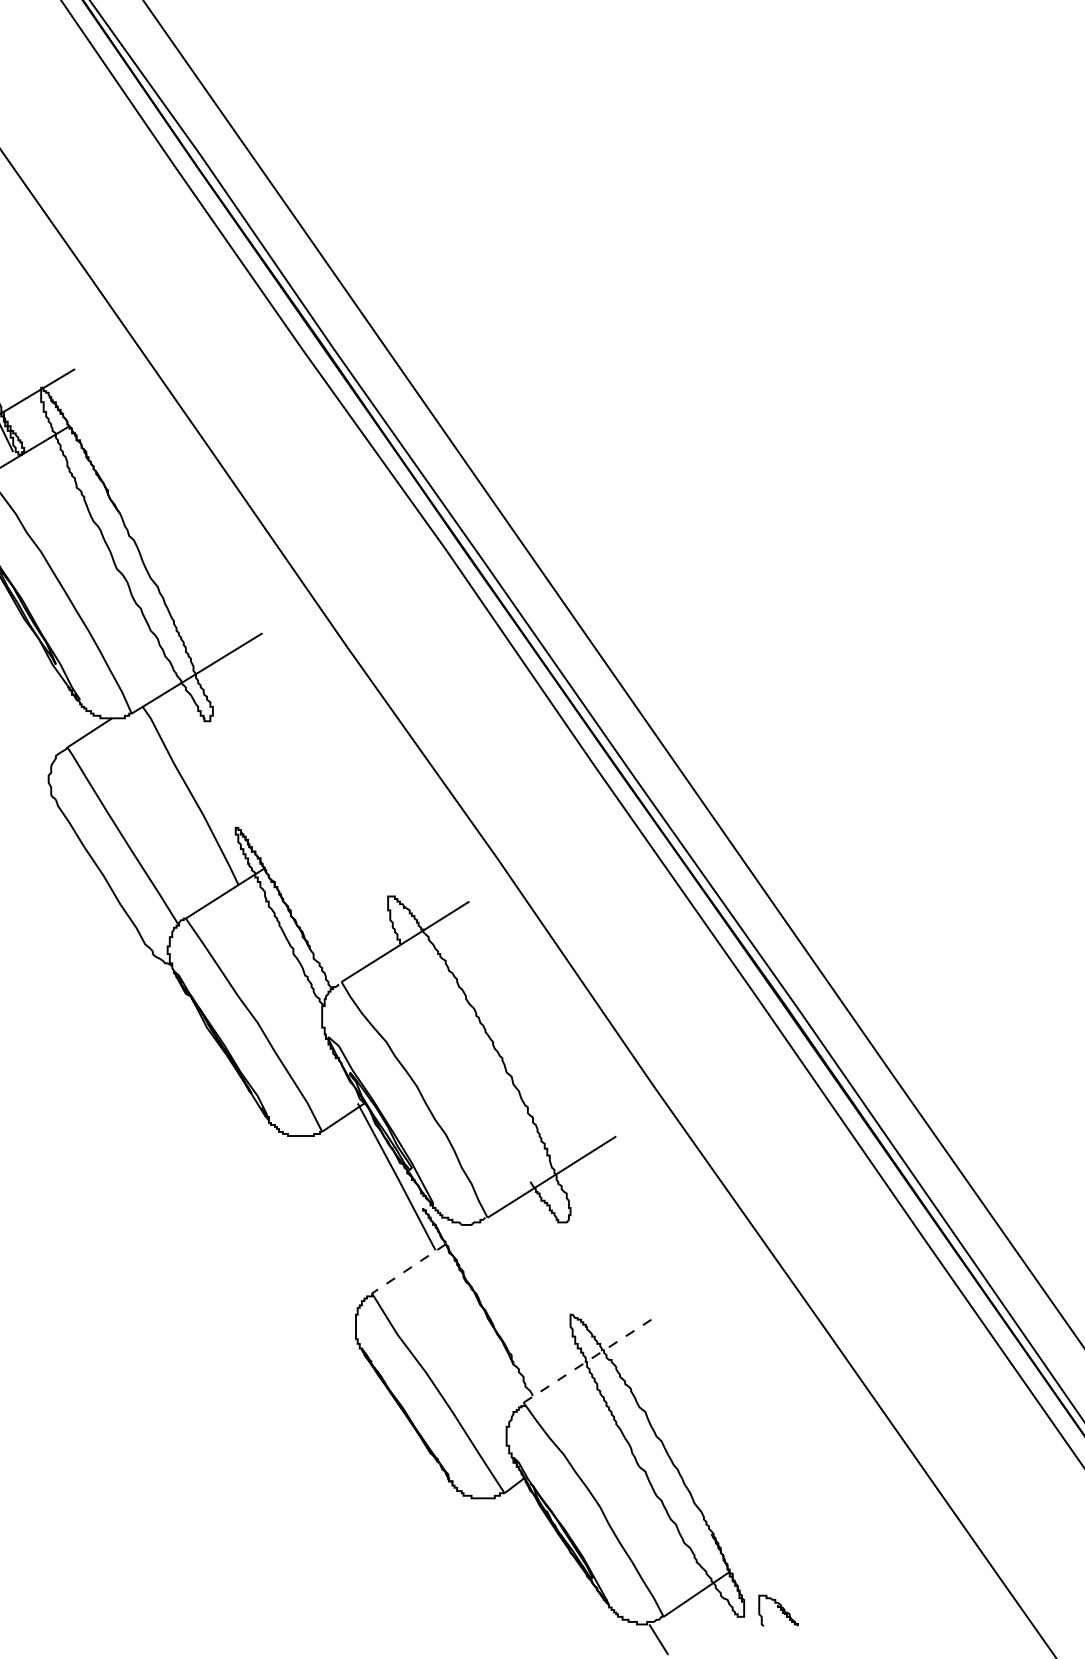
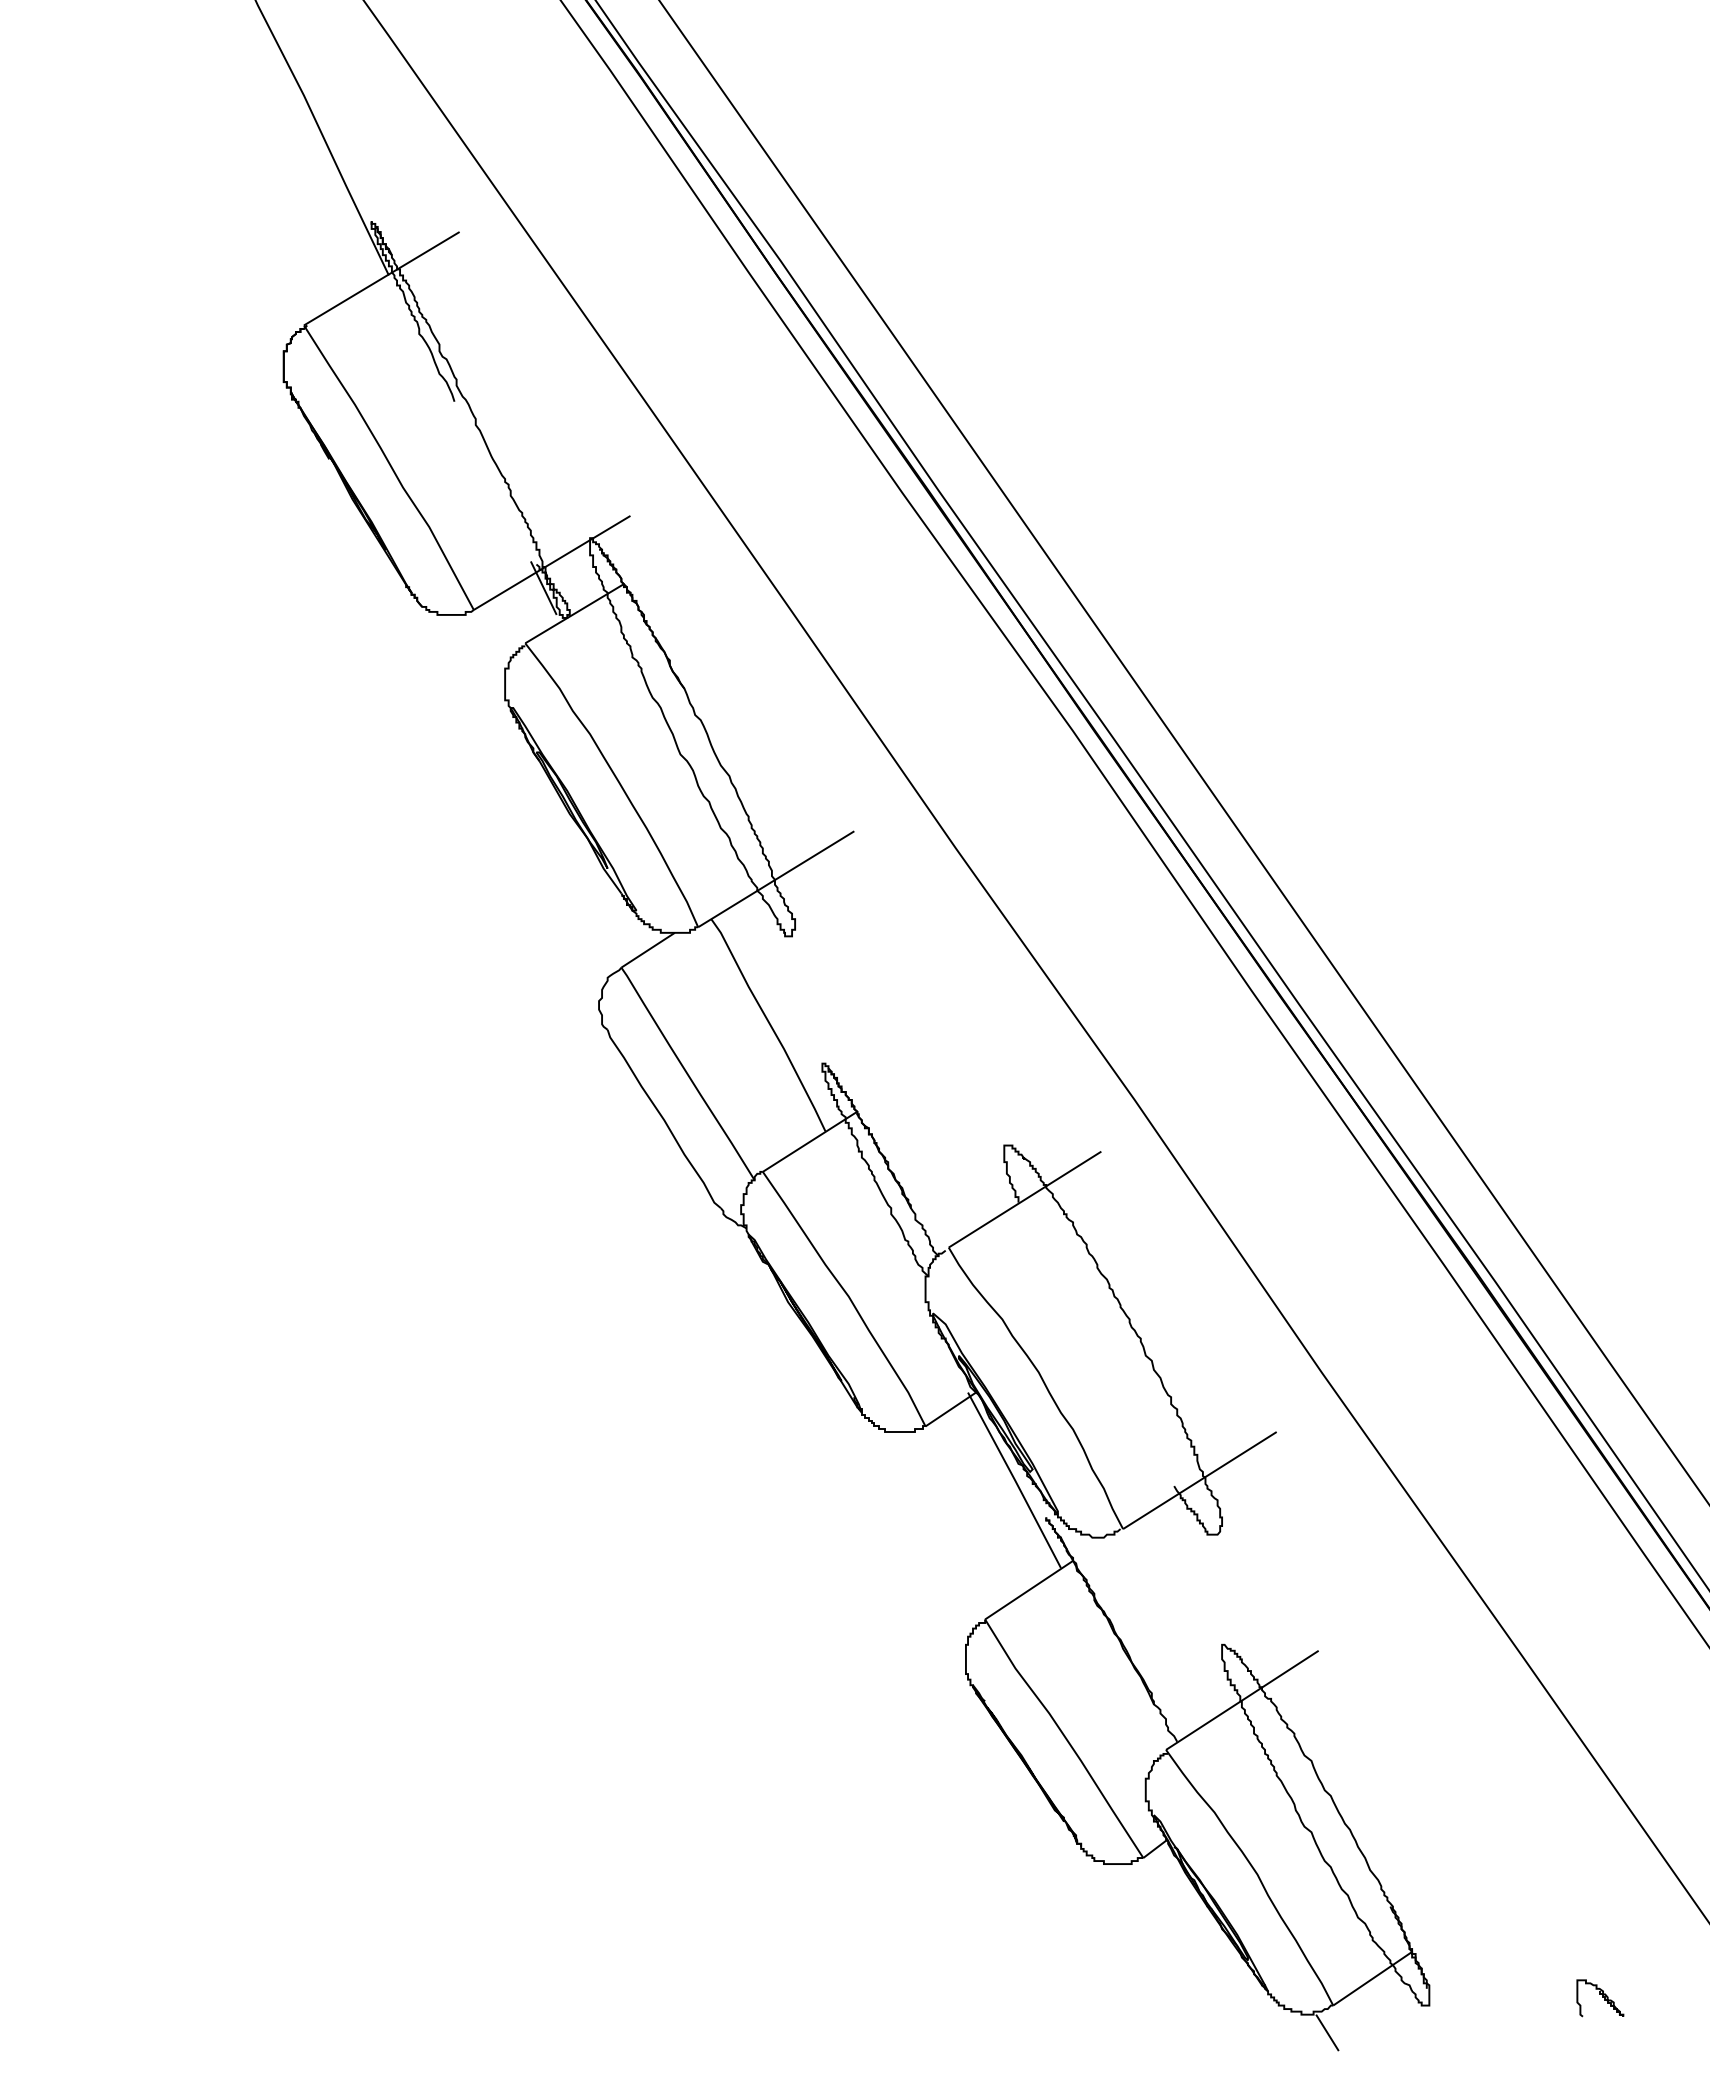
line: (409, 1269) -> (1029, 1590), dashed -> solid
line: (586, 1361) -> (1241, 1700), dashed -> solid
part: (778, 1610) -> (1600, 1998), moved

